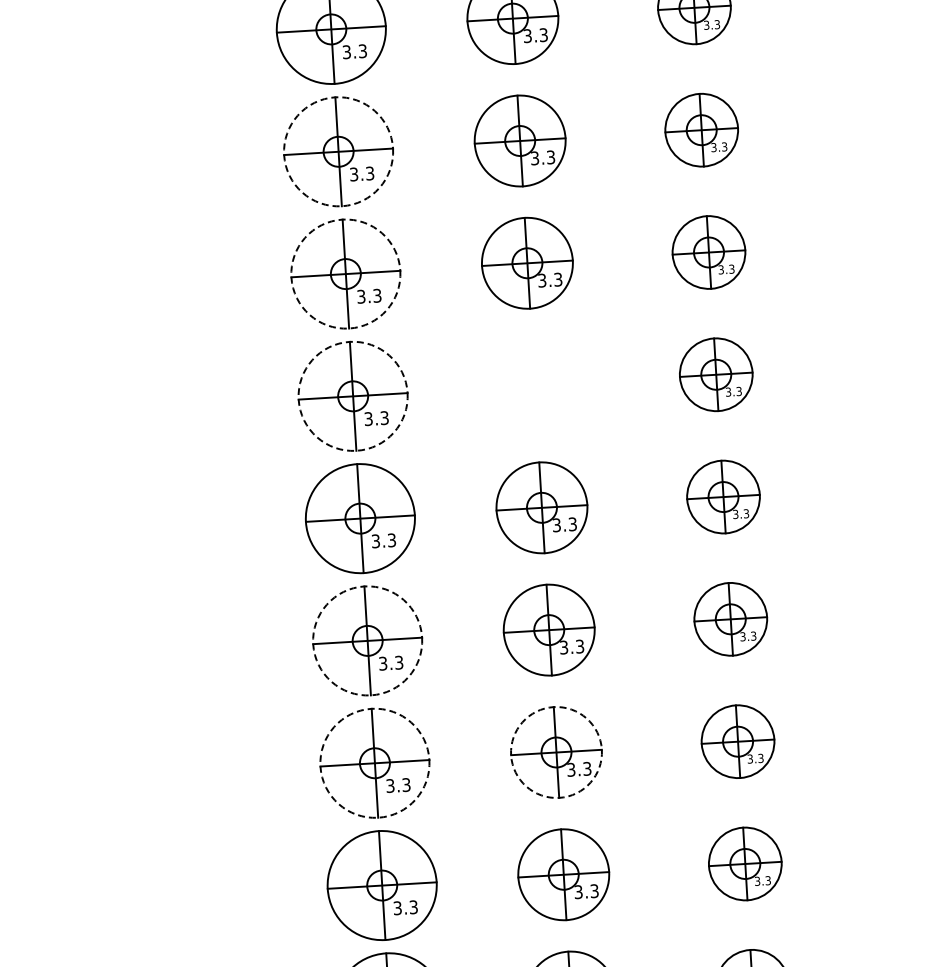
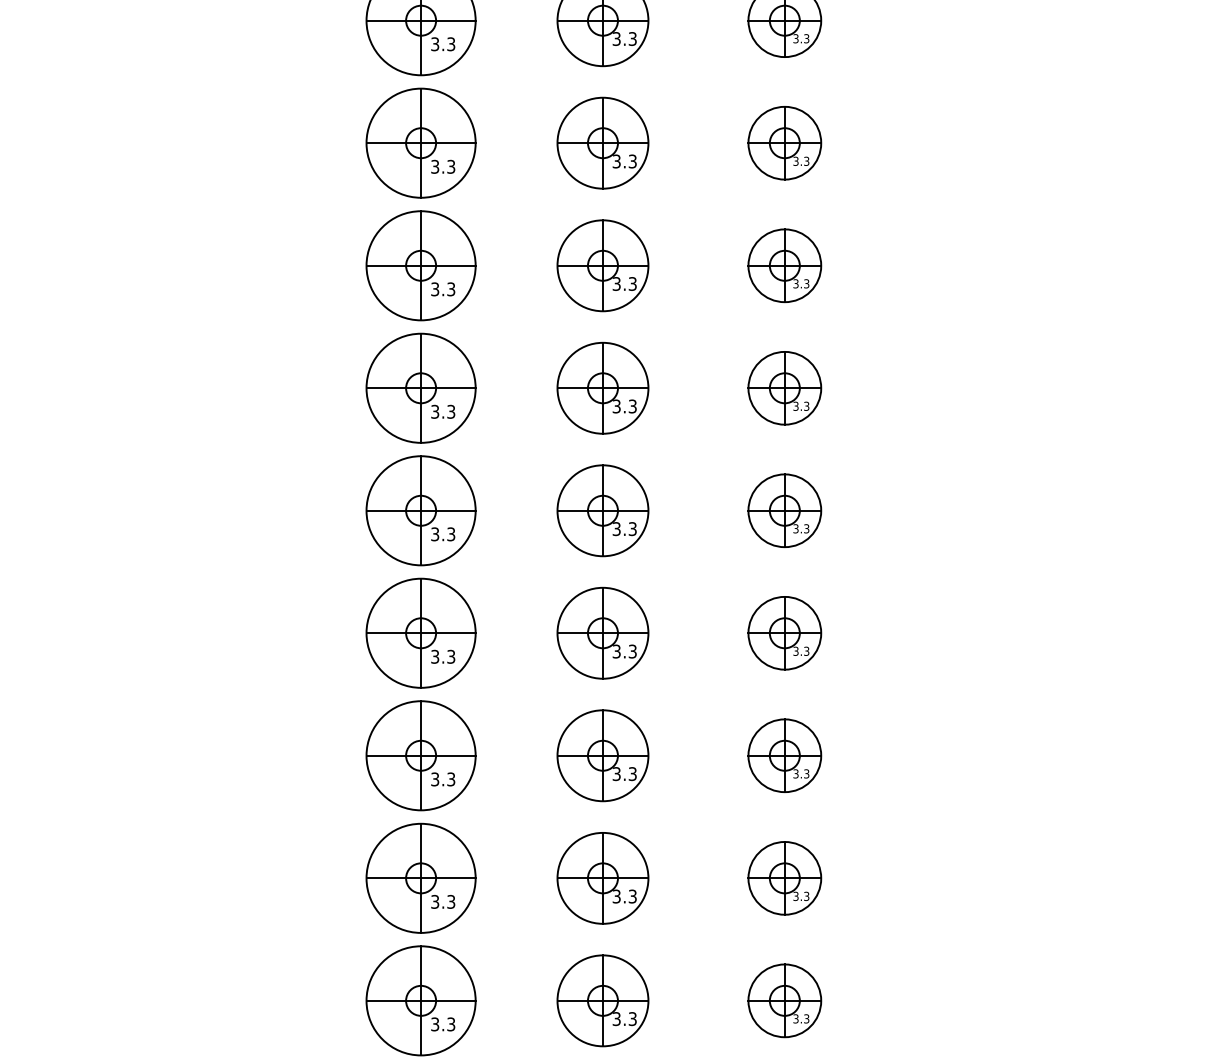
circle: (337, 151) -> (420, 265), dashed -> solid
circle: (345, 273) -> (420, 387), dashed -> solid
part: (534, 385) -> (602, 510), added
circle: (352, 396) -> (420, 510), dashed -> solid
circle: (367, 640) -> (420, 755), dashed -> solid
circle: (555, 751) -> (602, 877), dashed -> solid
circle: (374, 762) -> (420, 877), dashed -> solid

